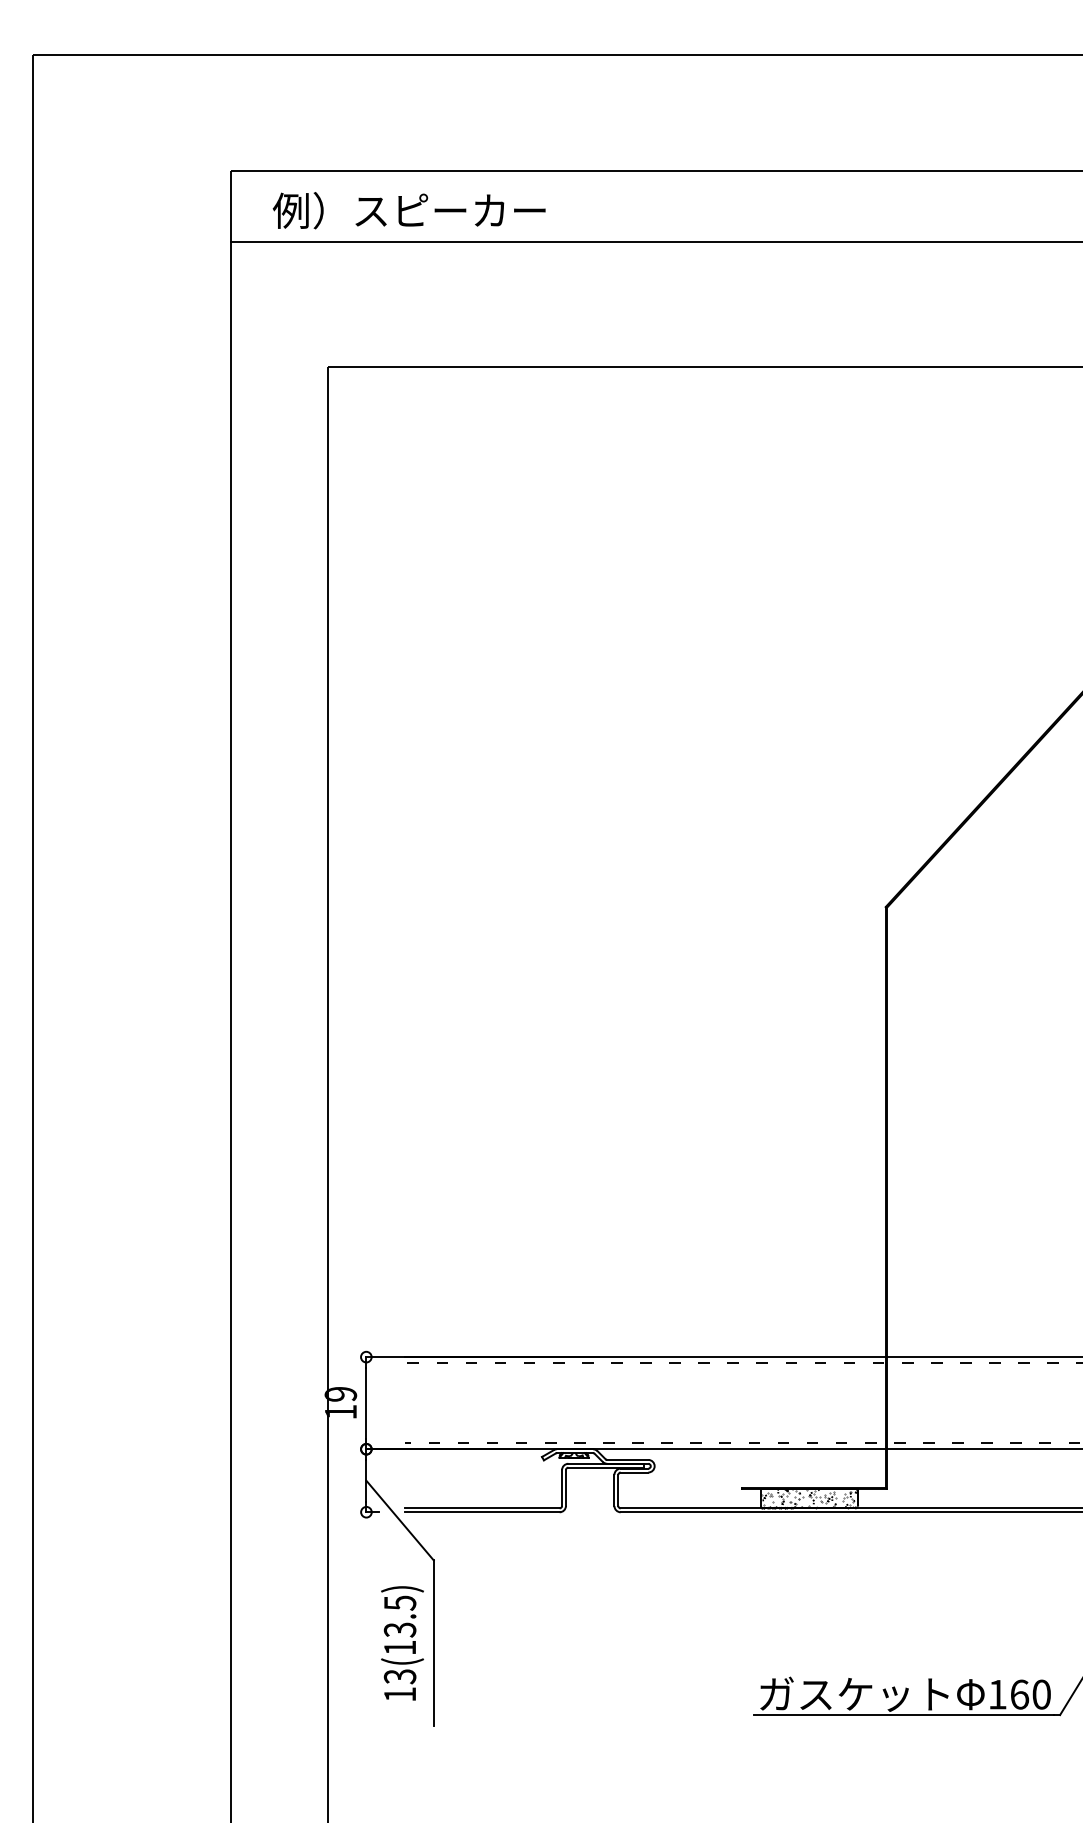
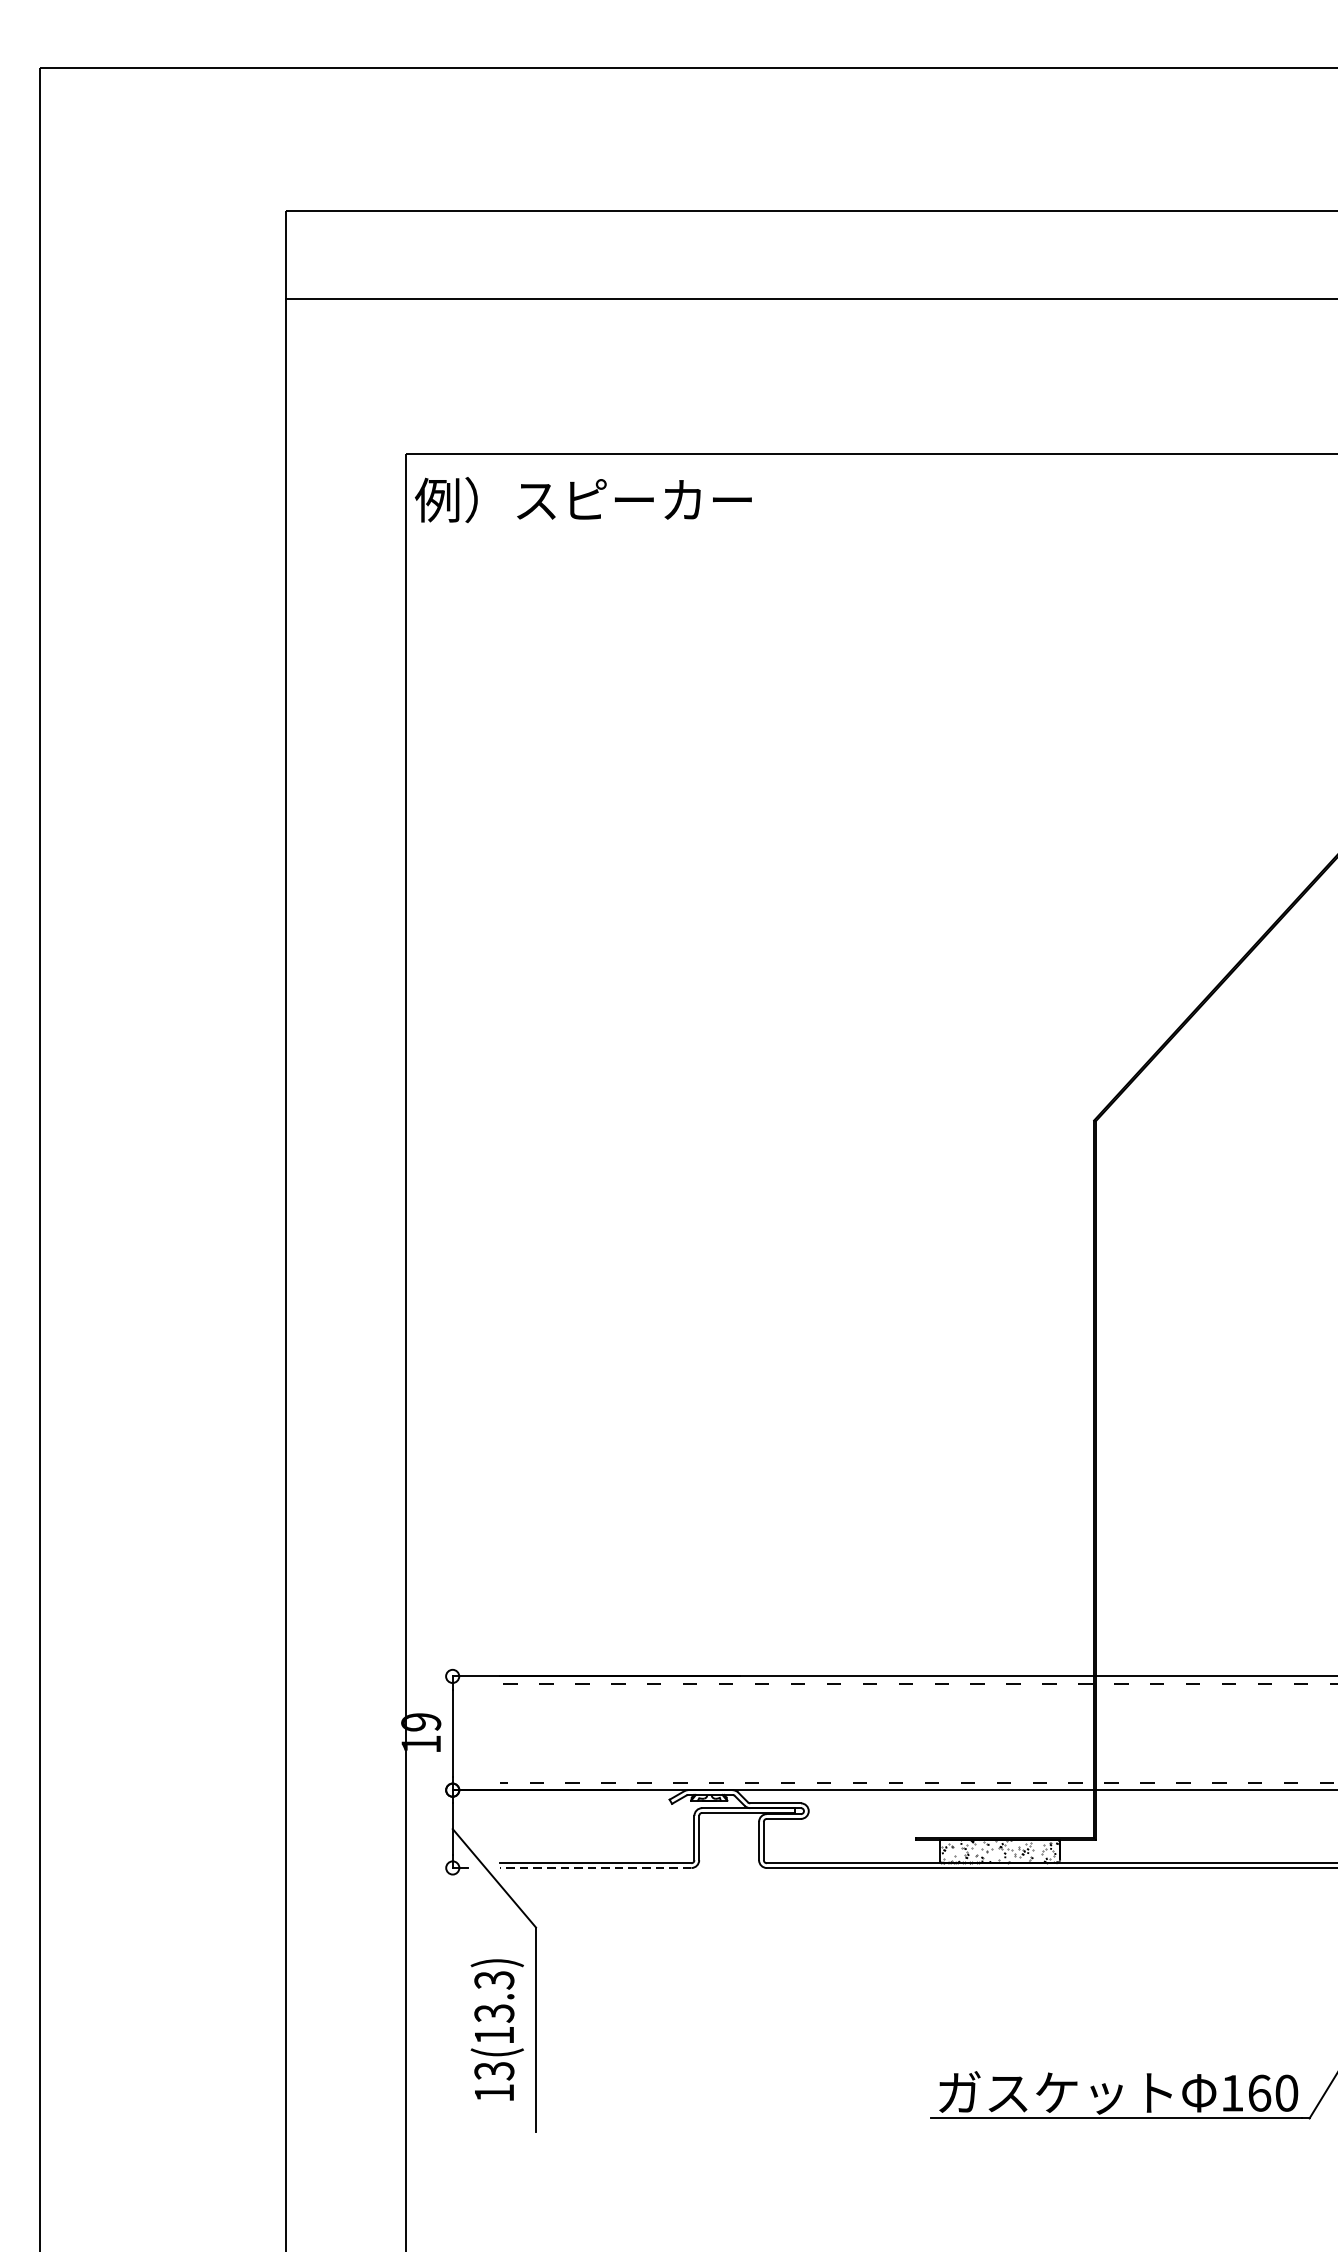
text: (408, 210) -> (582, 499), moved
line: (481, 1512) -> (594, 1868), solid -> dashed
text: (399, 1602) -> (493, 1979), 13(13.5) -> 13(13.3)

